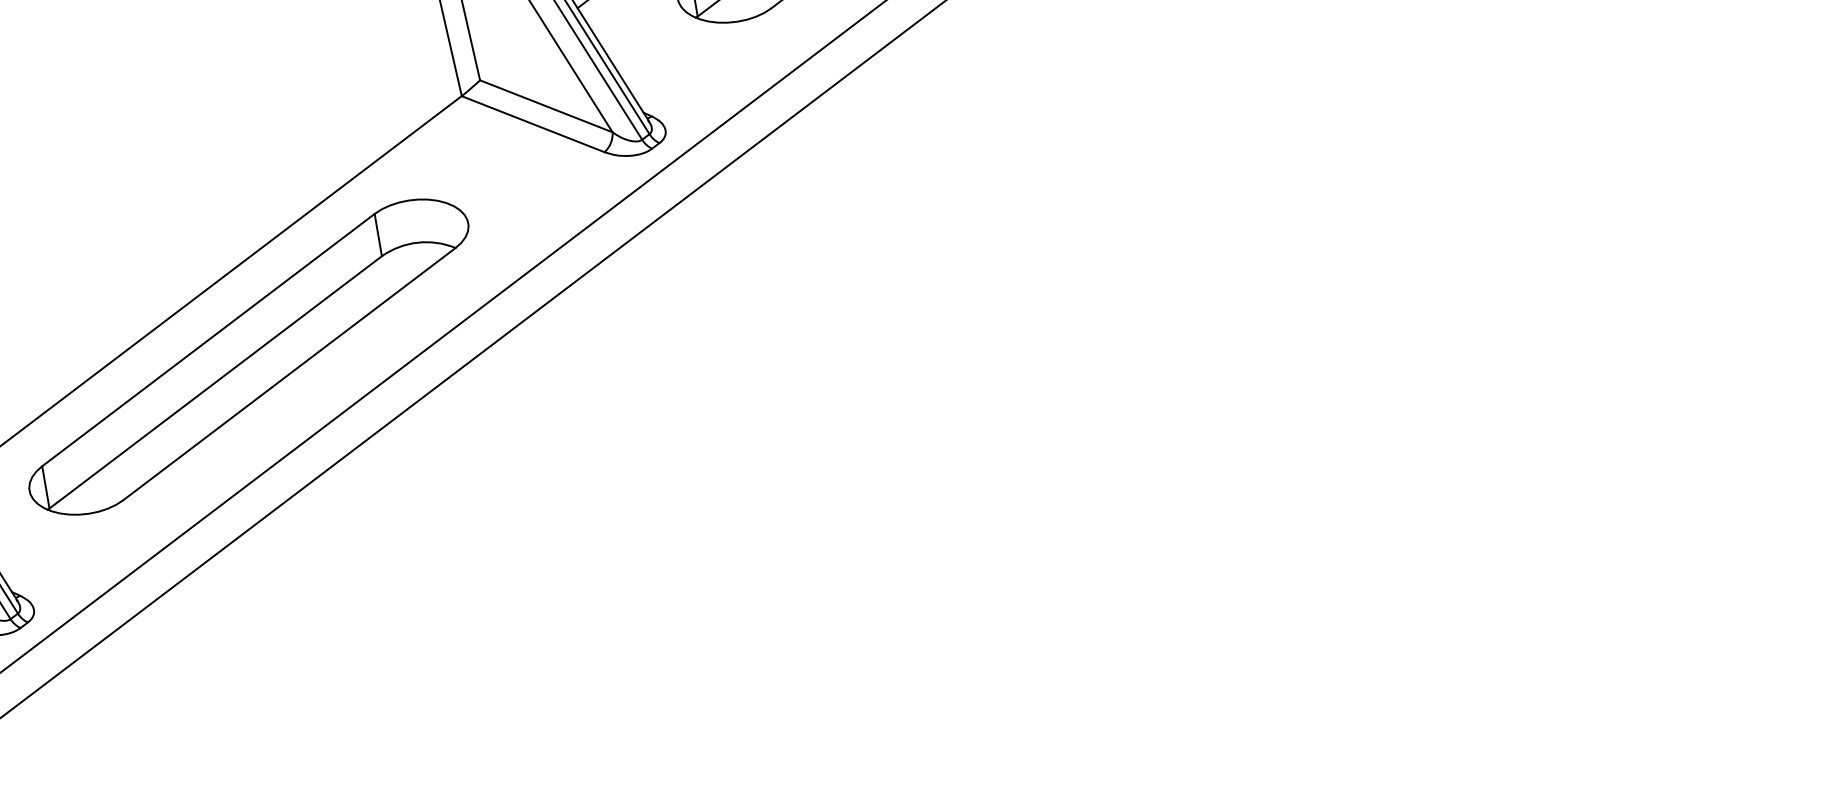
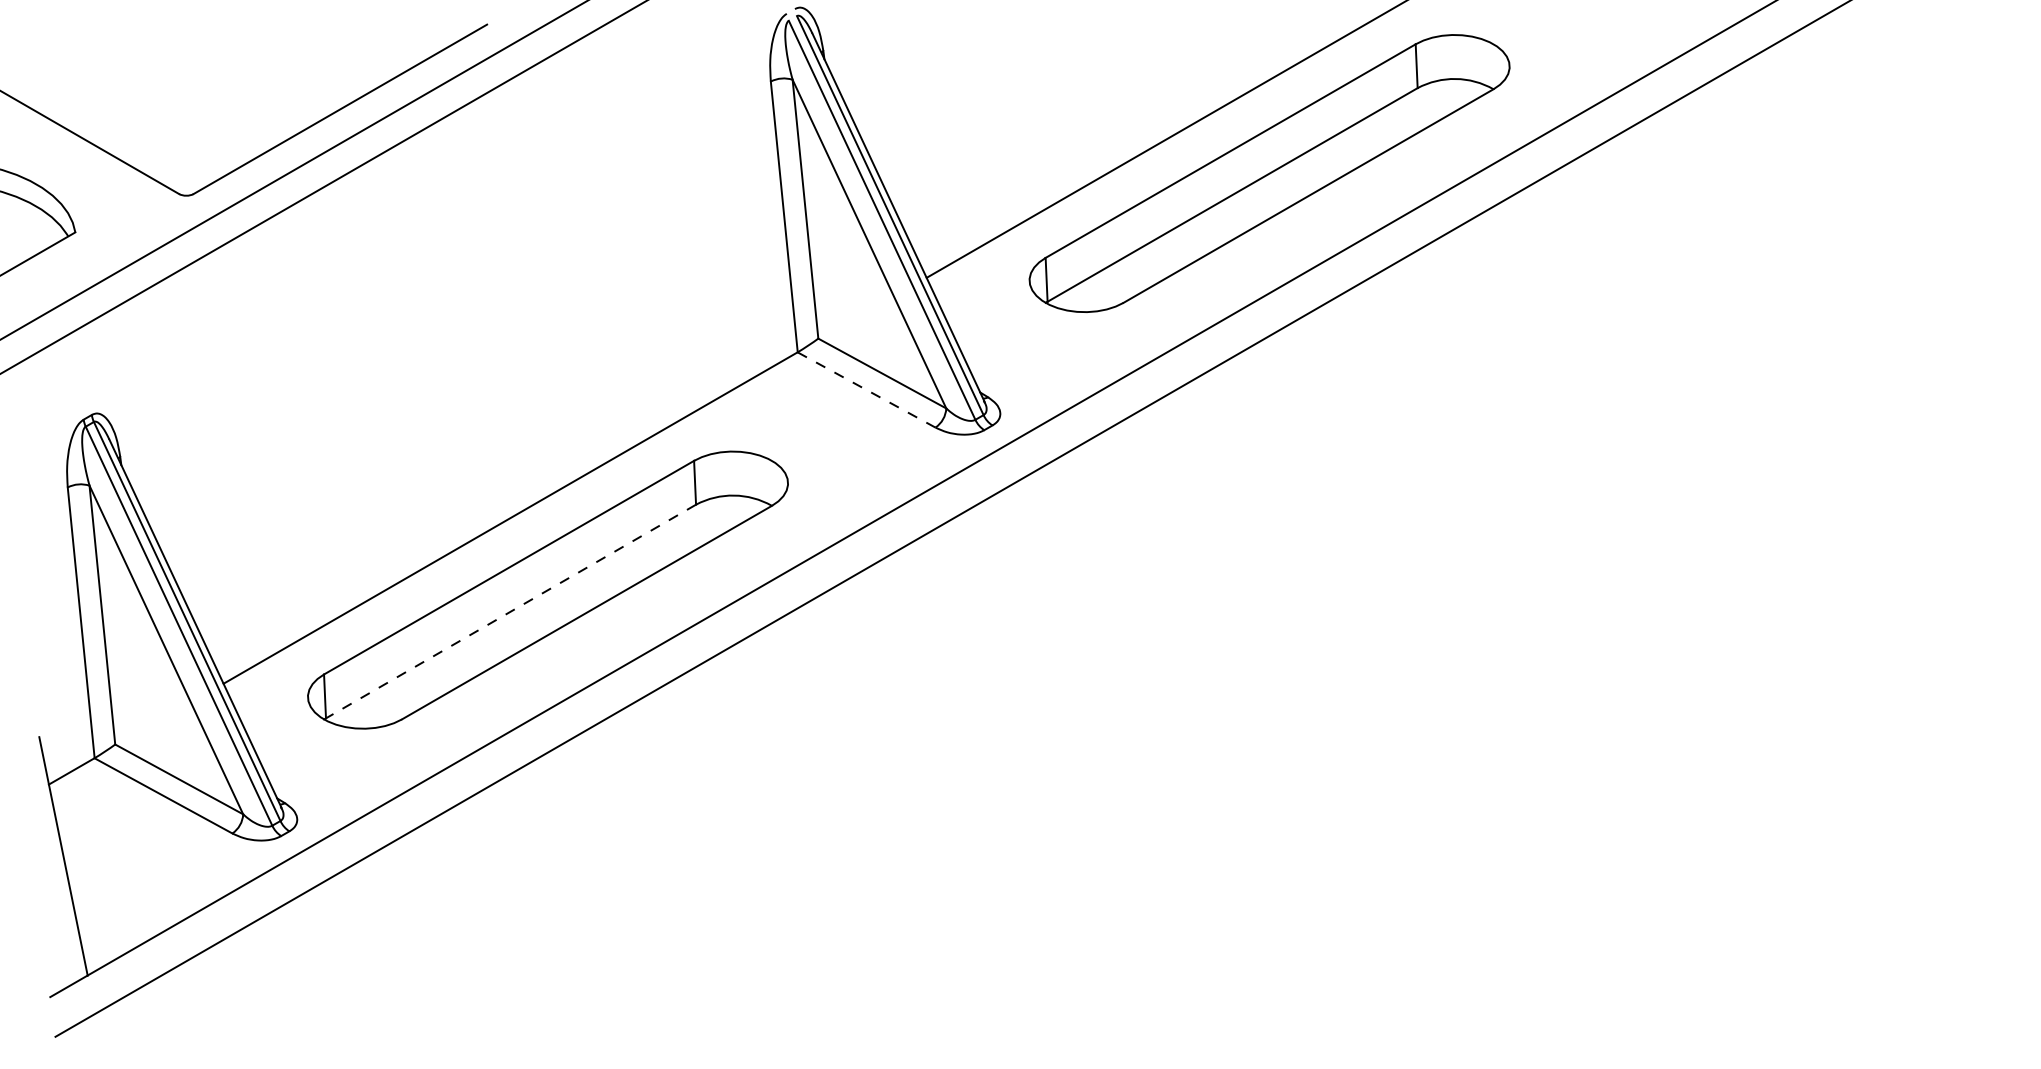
line: (532, 123) -> (866, 389), solid -> dashed
line: (216, 382) -> (511, 611), solid -> dashed

